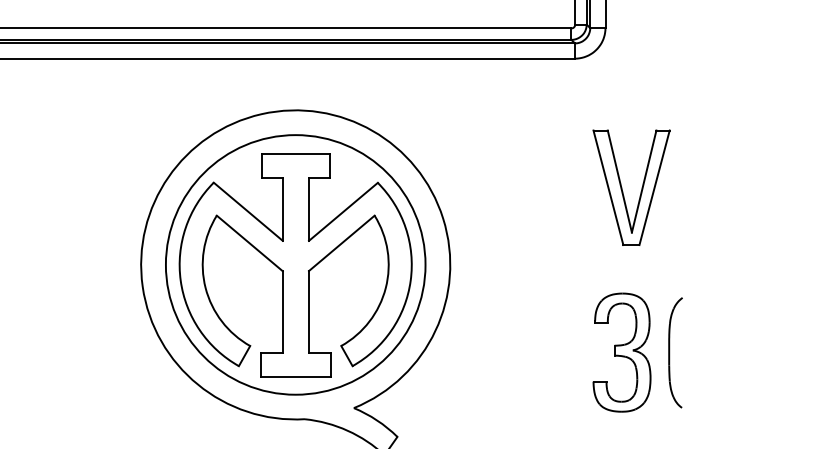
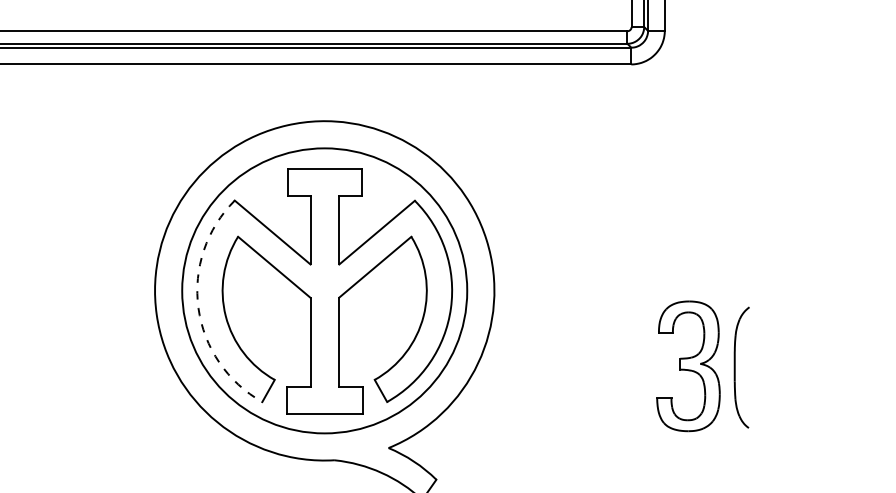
part: (623, 191) -> (684, 210), removed
arc: (180, 280) -> (198, 307), solid -> dashed
part: (621, 352) -> (687, 366), moved
part: (675, 352) -> (741, 367), moved

